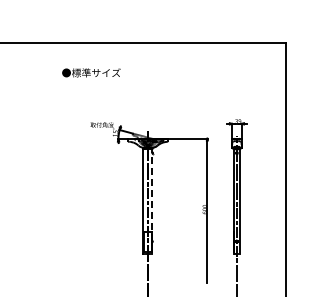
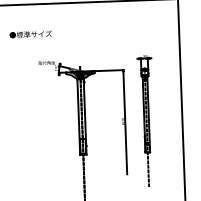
text: (91, 72) -> (30, 34), moved
line: (152, 194) -> (85, 111), dashed -> solid

